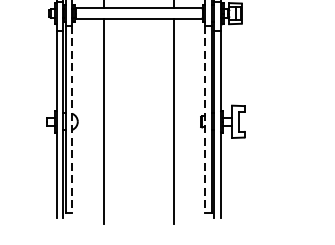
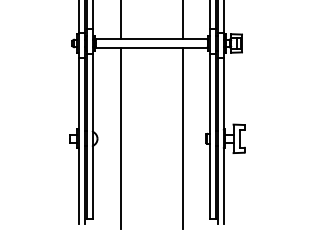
line: (72, 119) -> (92, 136), dashed -> solid
line: (205, 119) -> (210, 136), dashed -> solid

